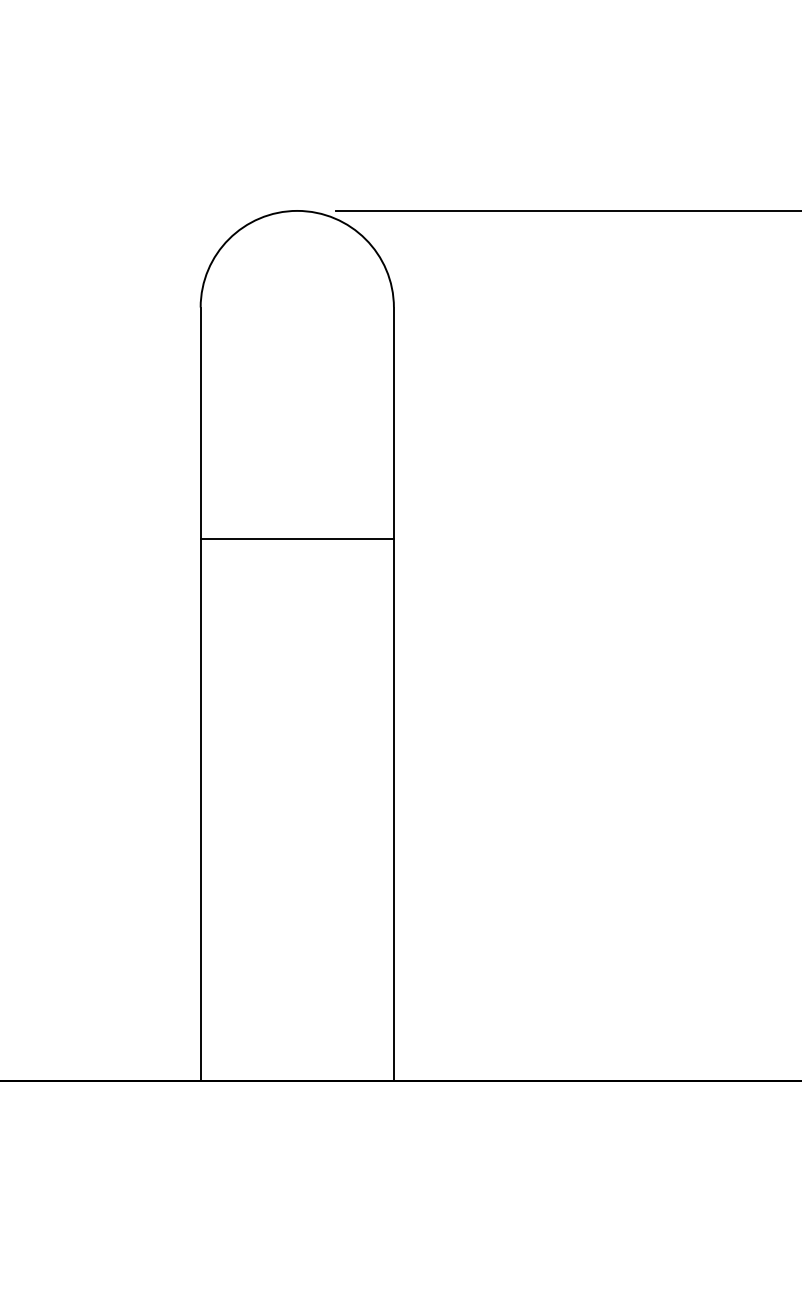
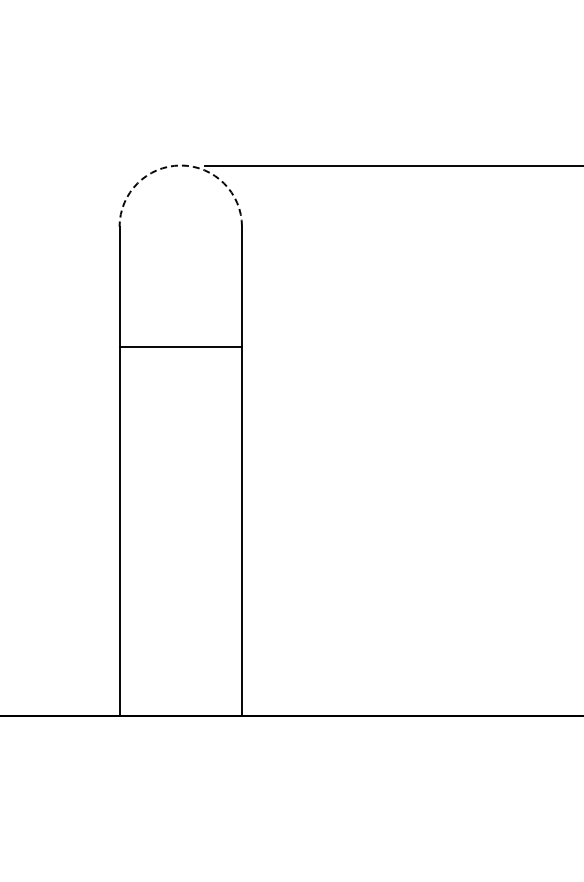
arc: (296, 210) -> (180, 165), solid -> dashed
line: (296, 539) -> (180, 346), moved

